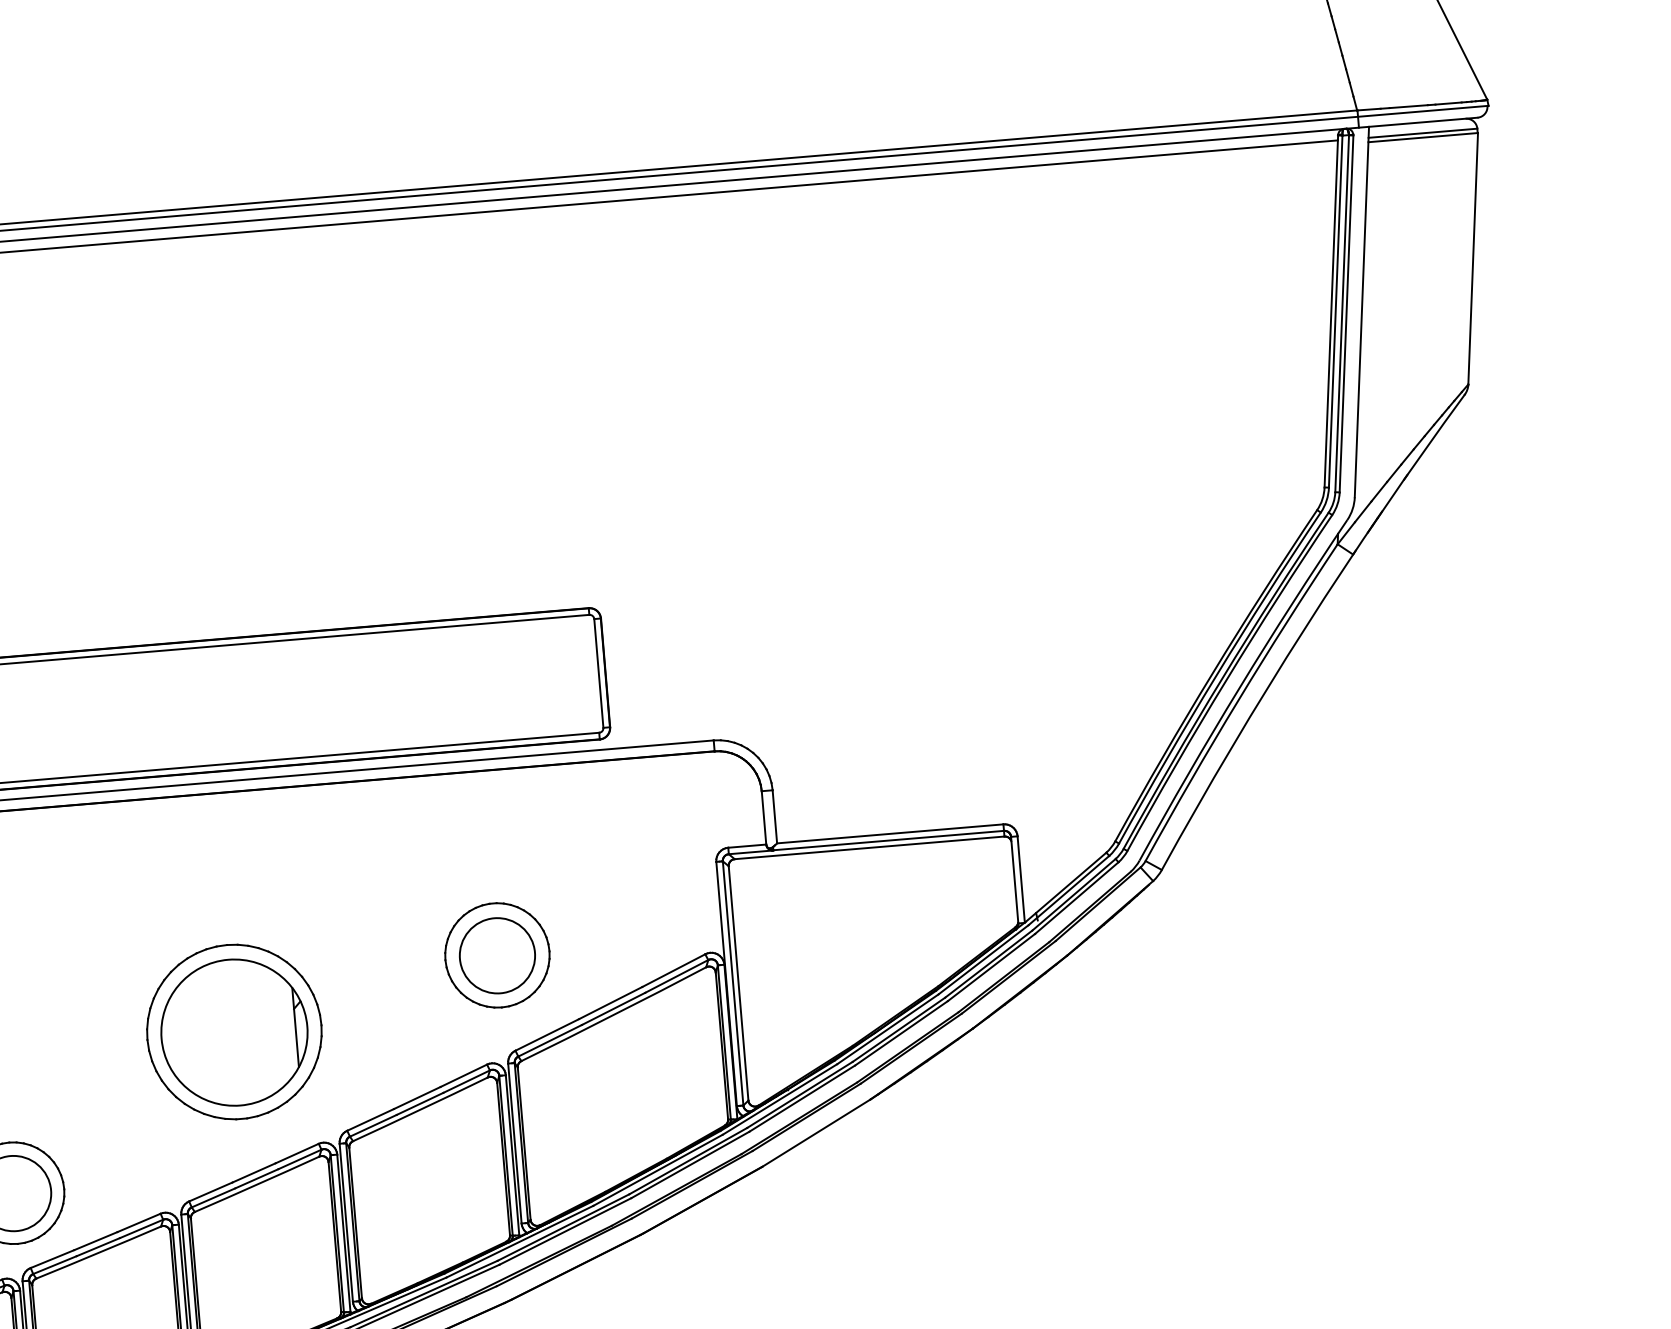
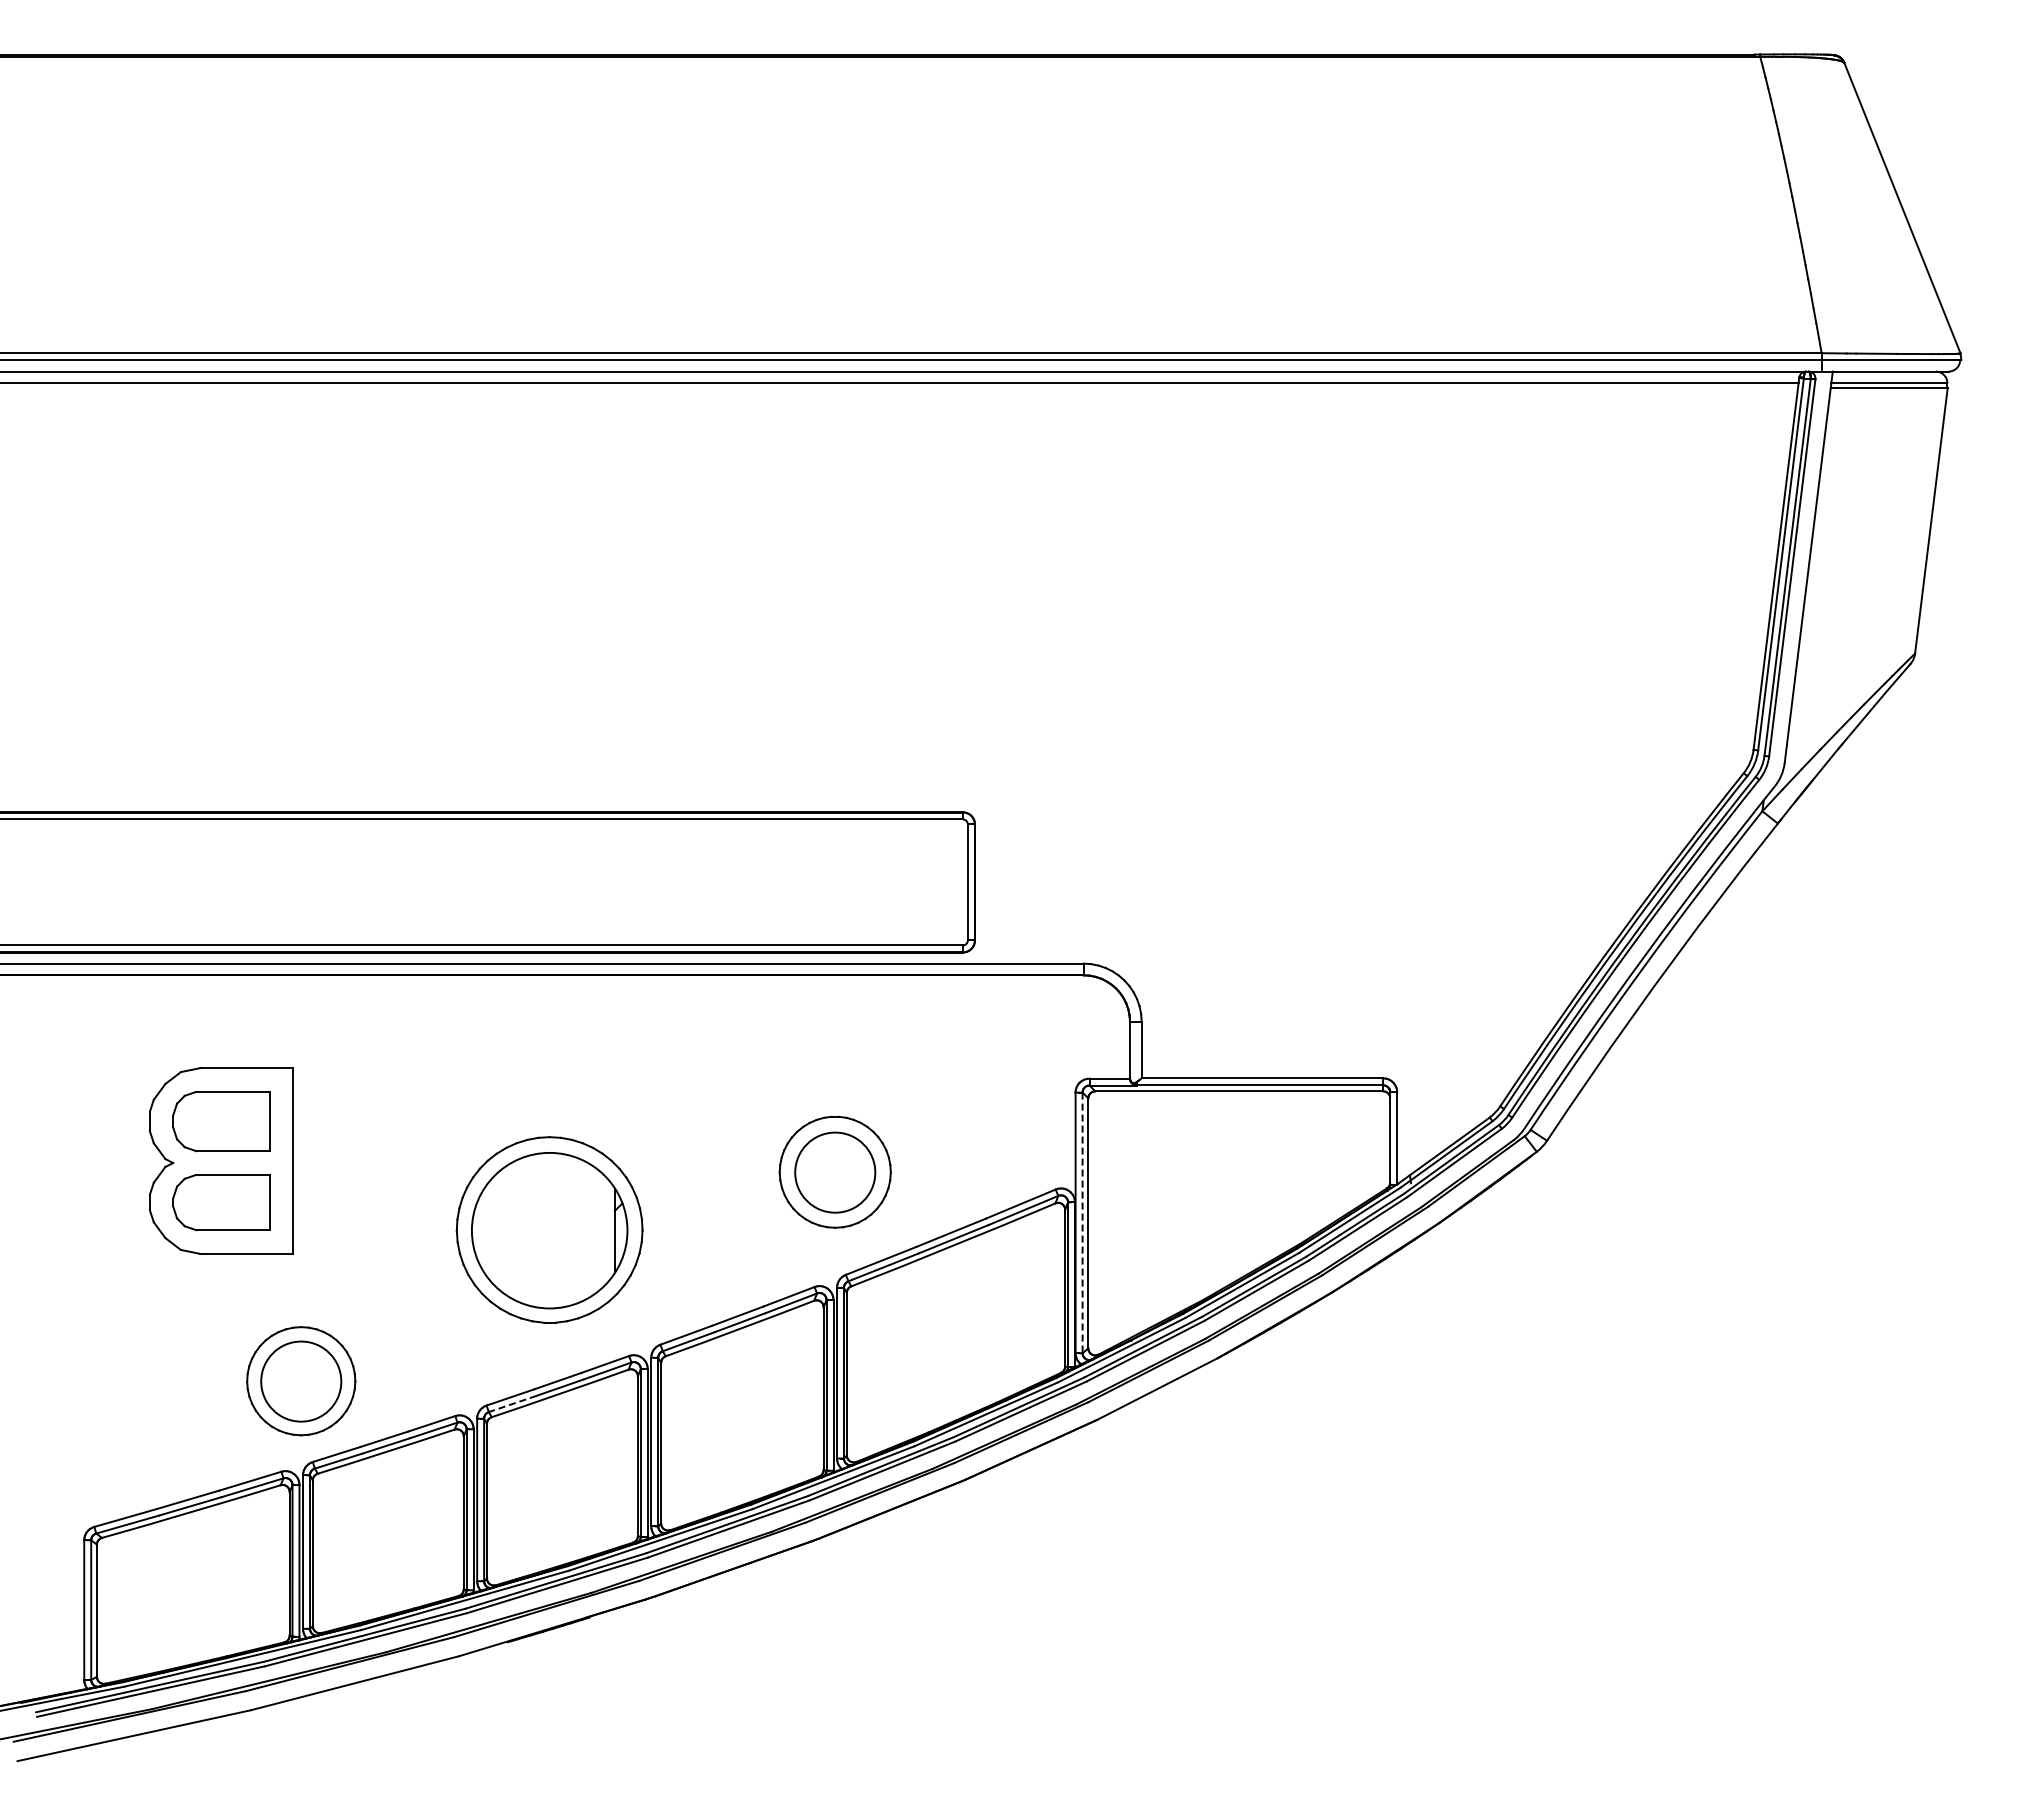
line: (733, 983) -> (1082, 1223), solid -> dashed
line: (213, 1198) -> (512, 1404), solid -> dashed

